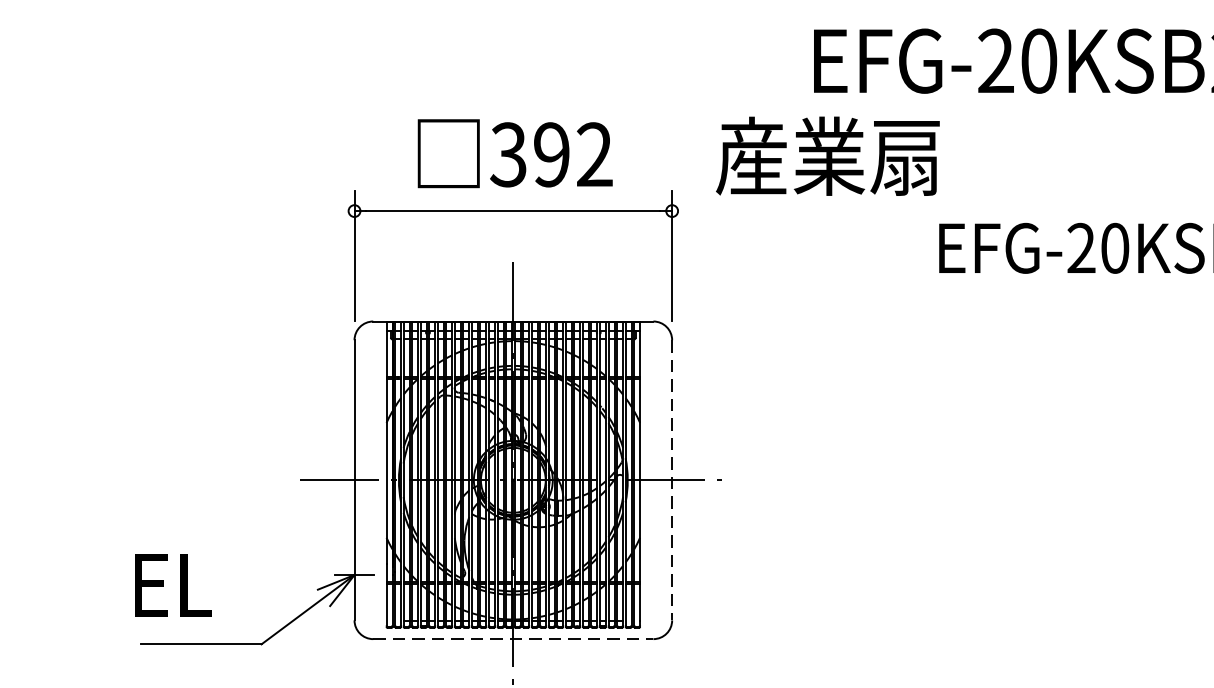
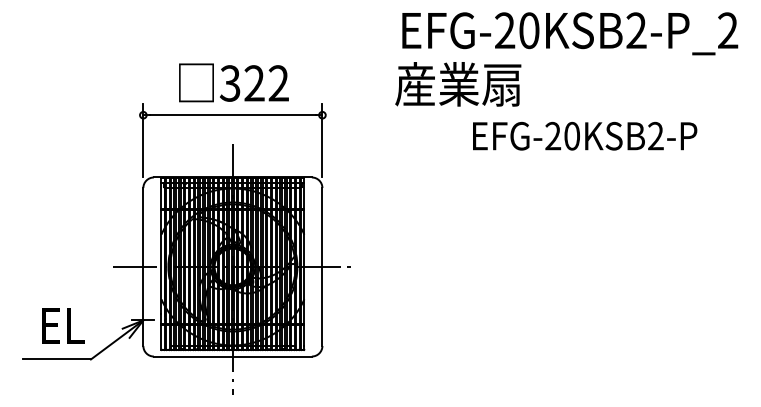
text: (551, 154) -> (254, 83), 392 -> 322
text: (828, 156) -> (458, 84), moved
line: (672, 481) -> (322, 267), dashed -> solid
text: (173, 584) -> (63, 325), moved
line: (512, 639) -> (232, 356), dashed -> solid

